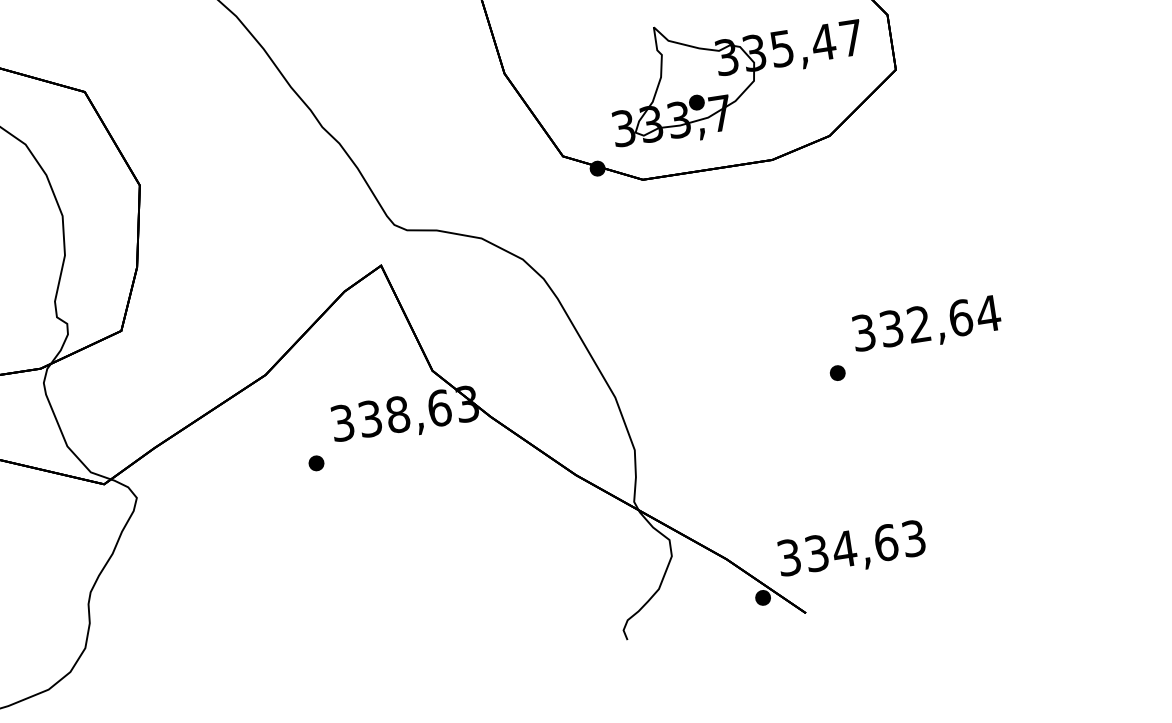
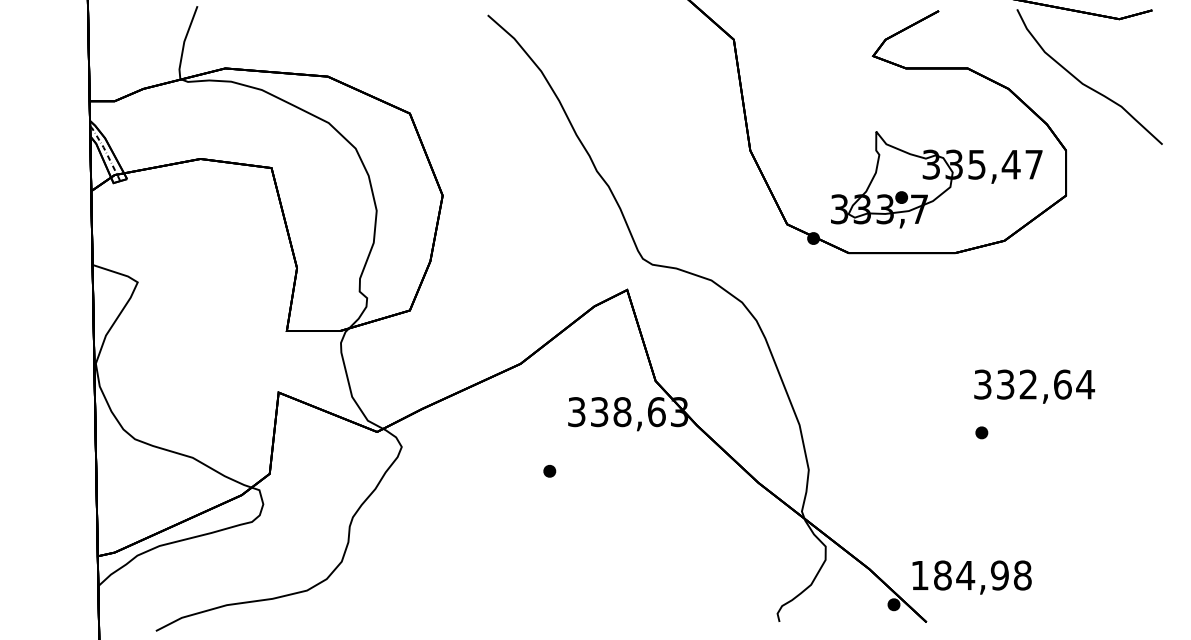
text: (926, 325) -> (1034, 386), moved
part: (316, 463) -> (549, 471), moved
text: (851, 548) -> (971, 575), 334,63 -> 184,98

